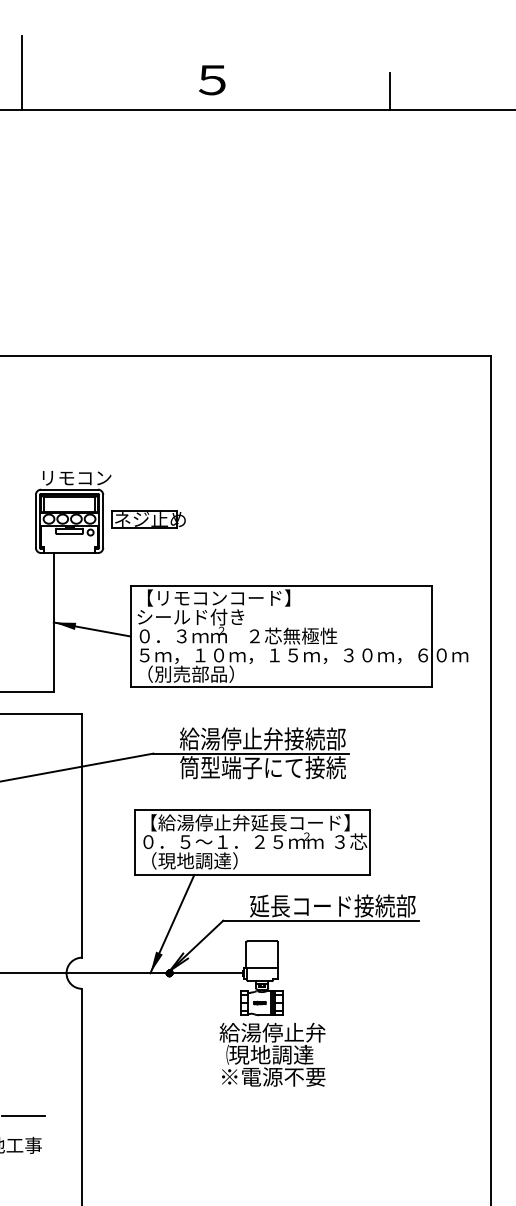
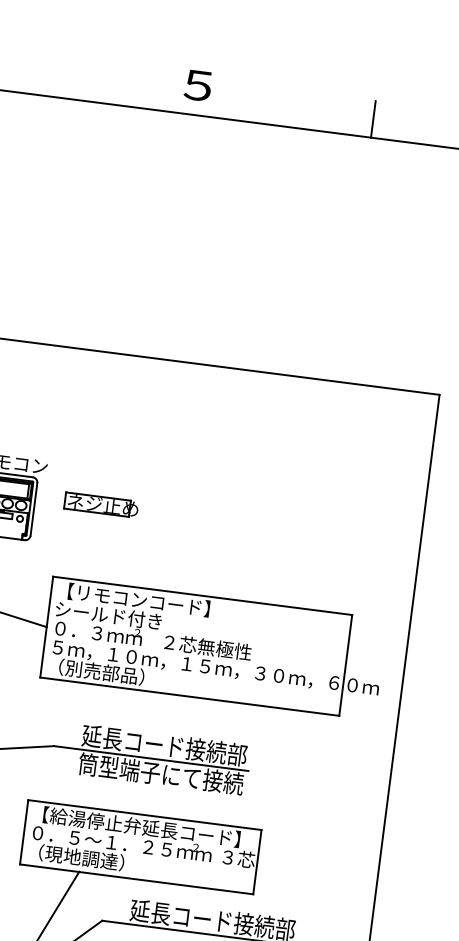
line: (21, 72) -> (9, 53), removed
part: (148, 519) -> (101, 505), moved
text: (230, 738) -> (132, 740), 給湯停止弁接続部 -> 延長コード接続部

